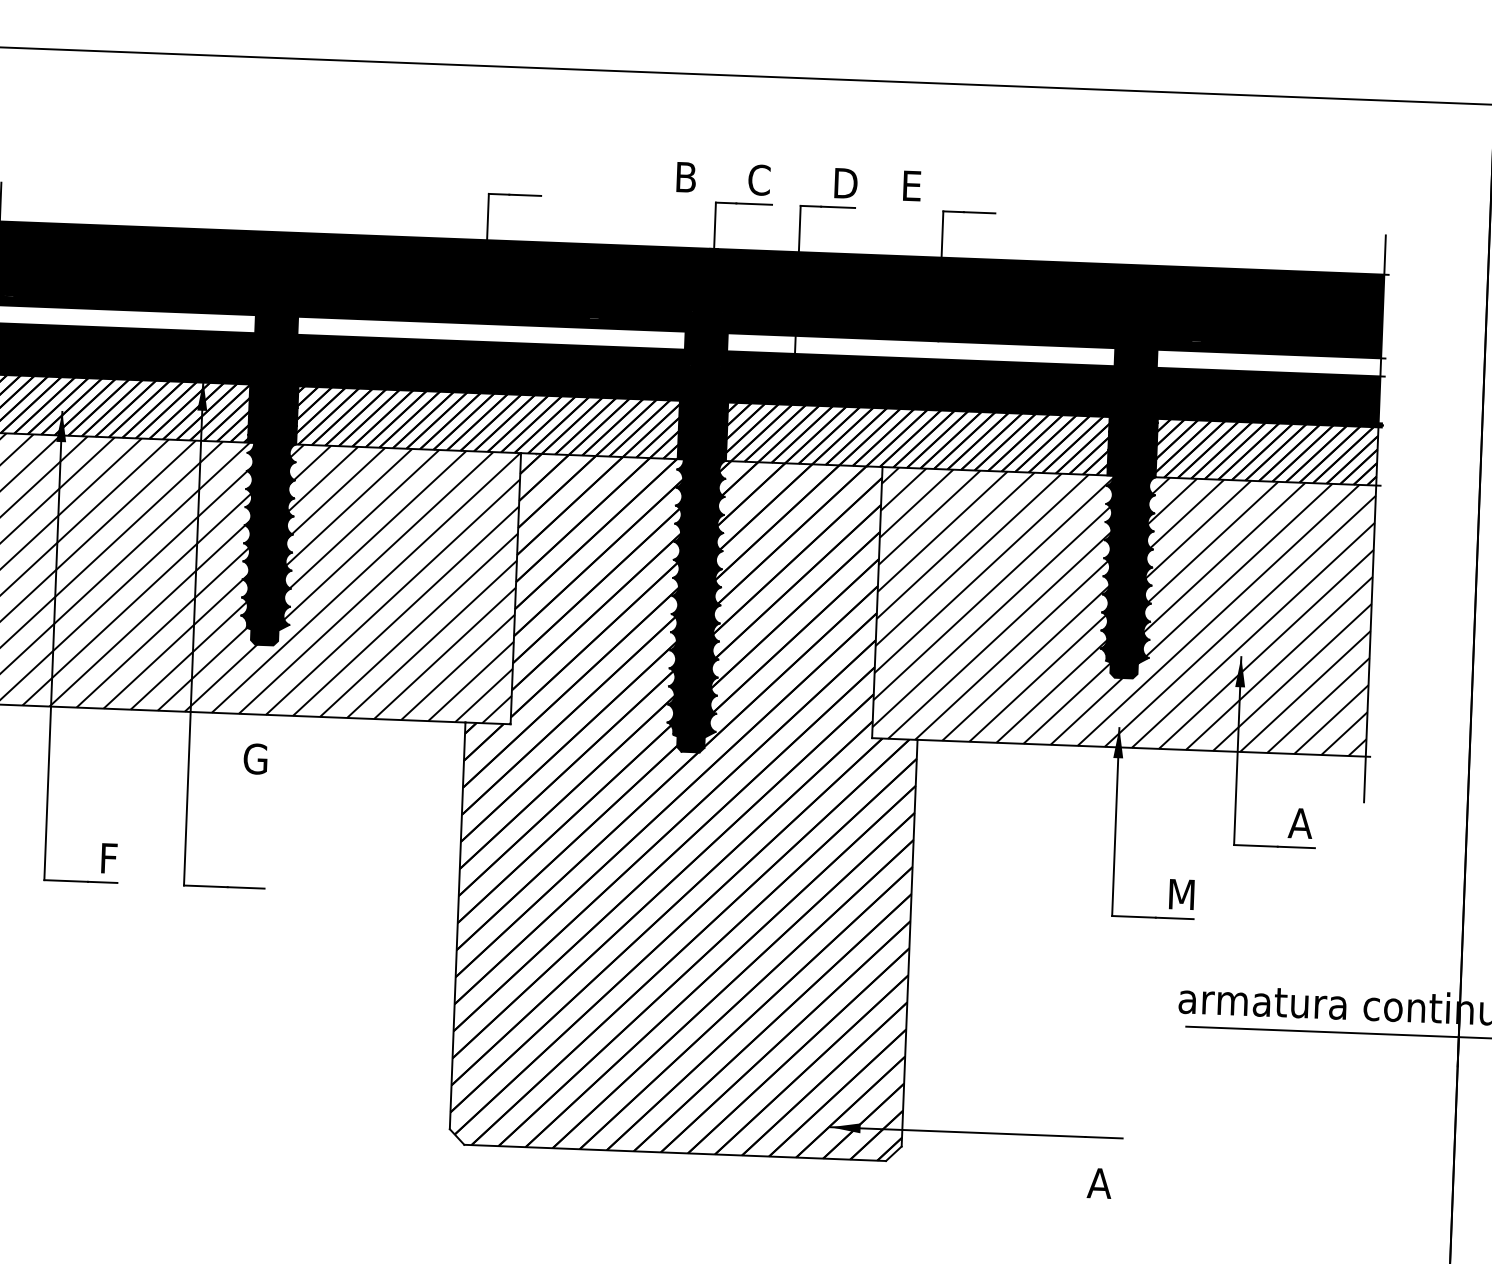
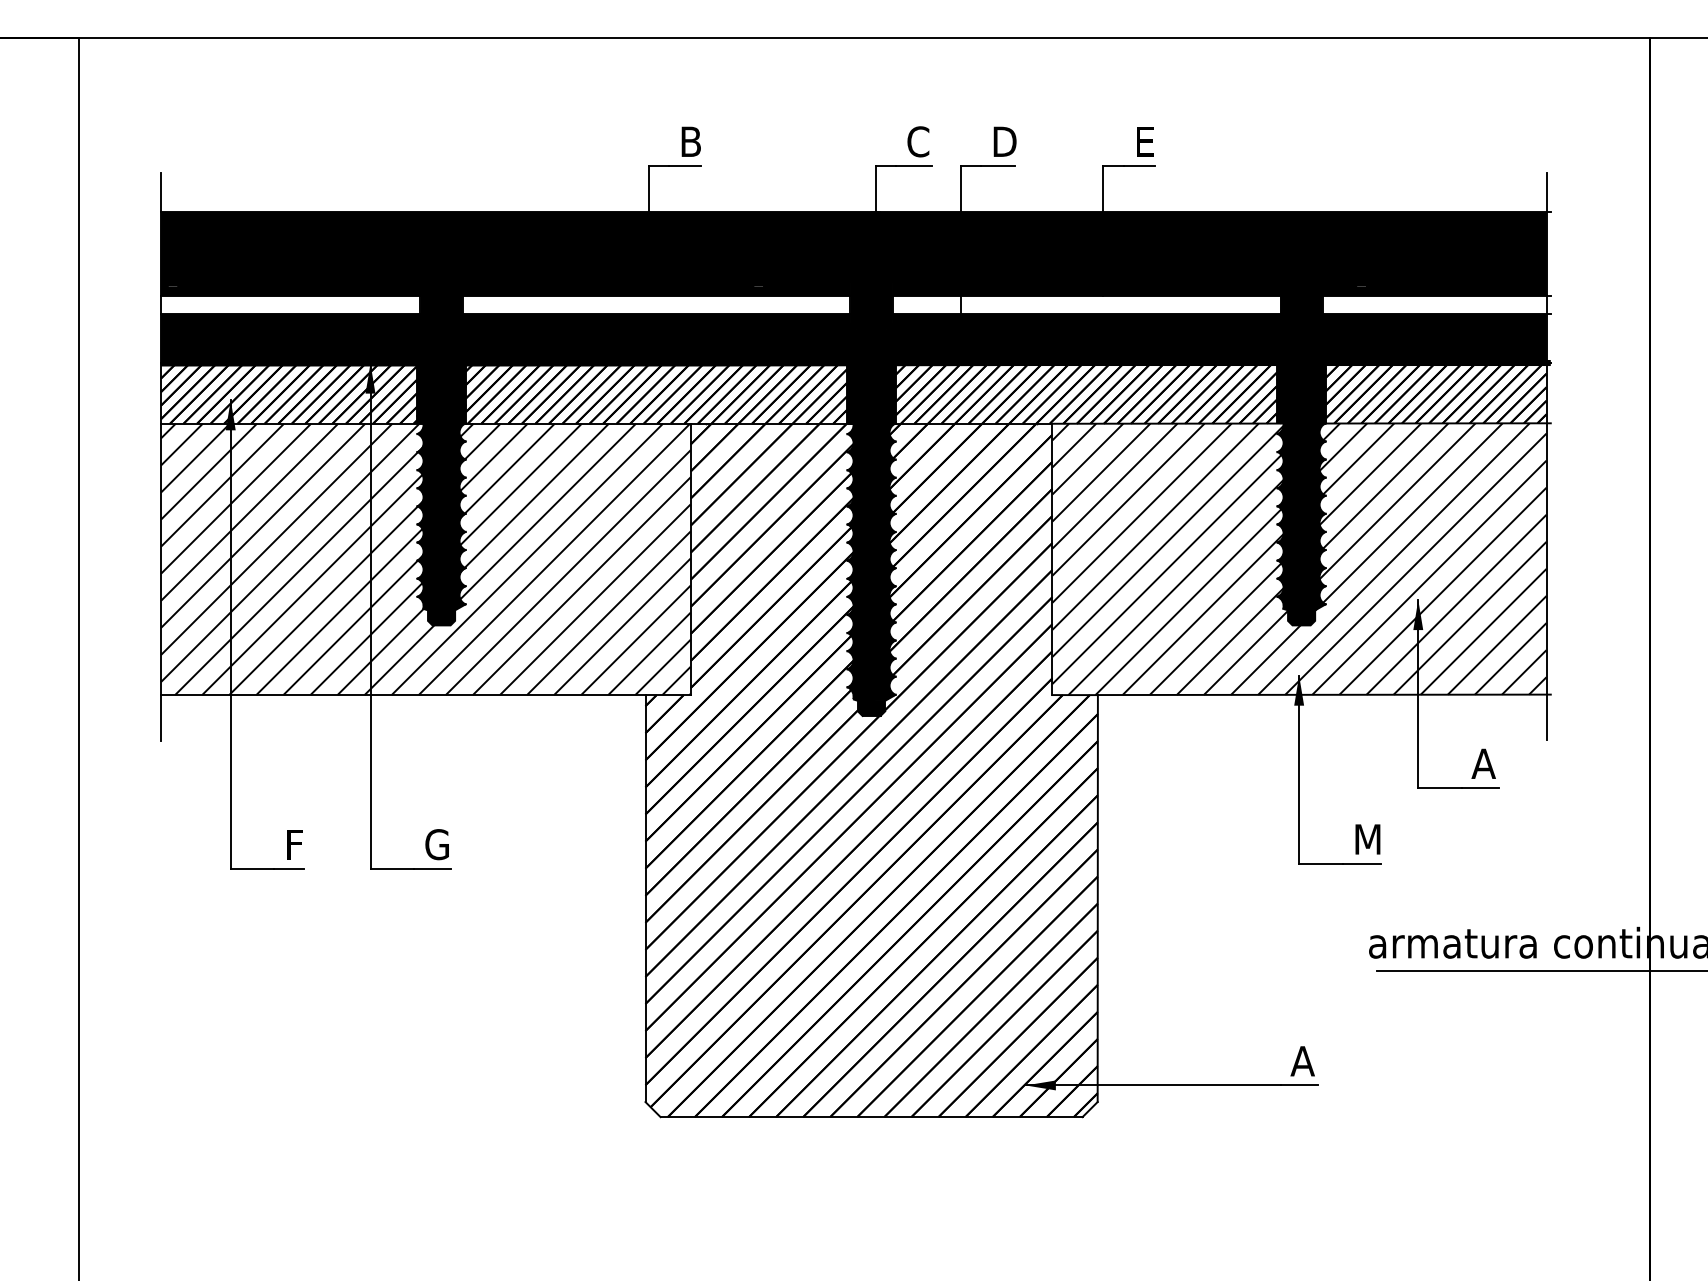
text: (685, 176) -> (690, 141), moved
text: (912, 185) -> (1145, 141), moved
text: (254, 758) -> (436, 844), moved
text: (1099, 1183) -> (1302, 1061), moved

